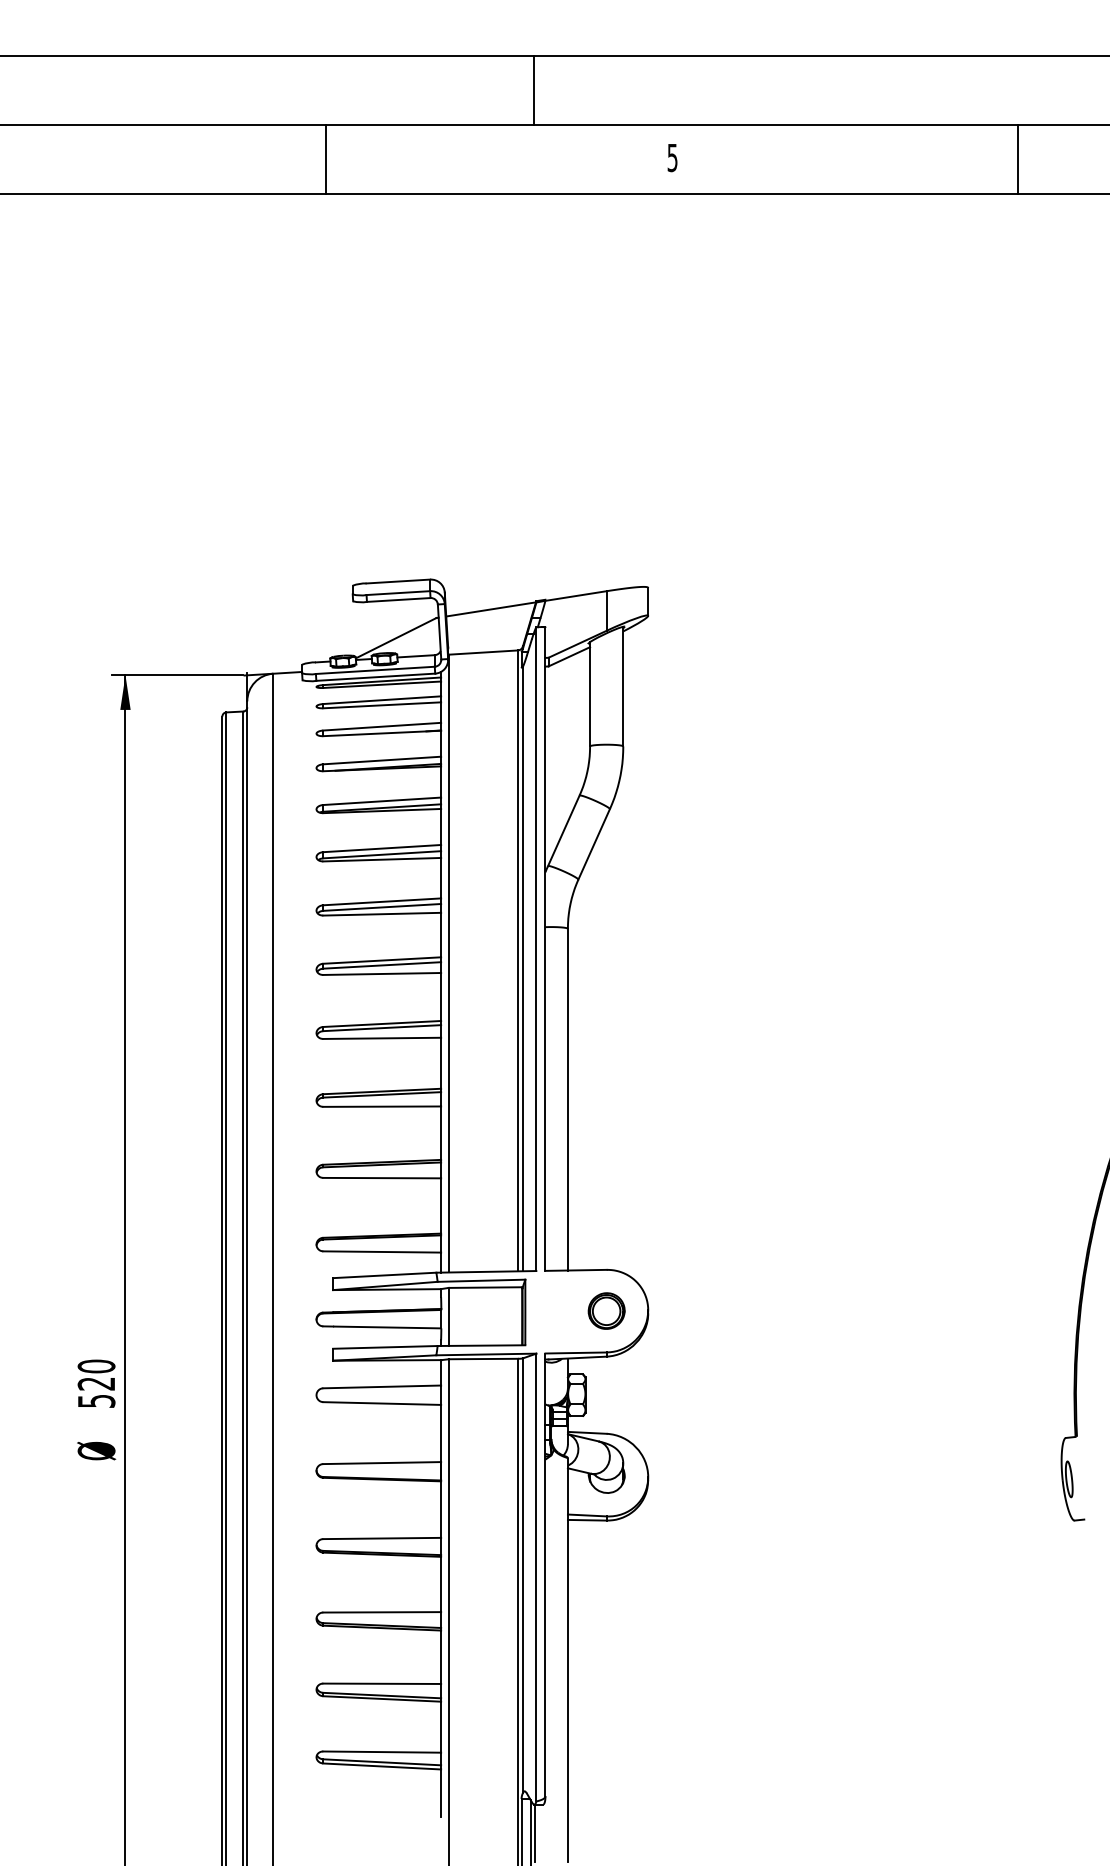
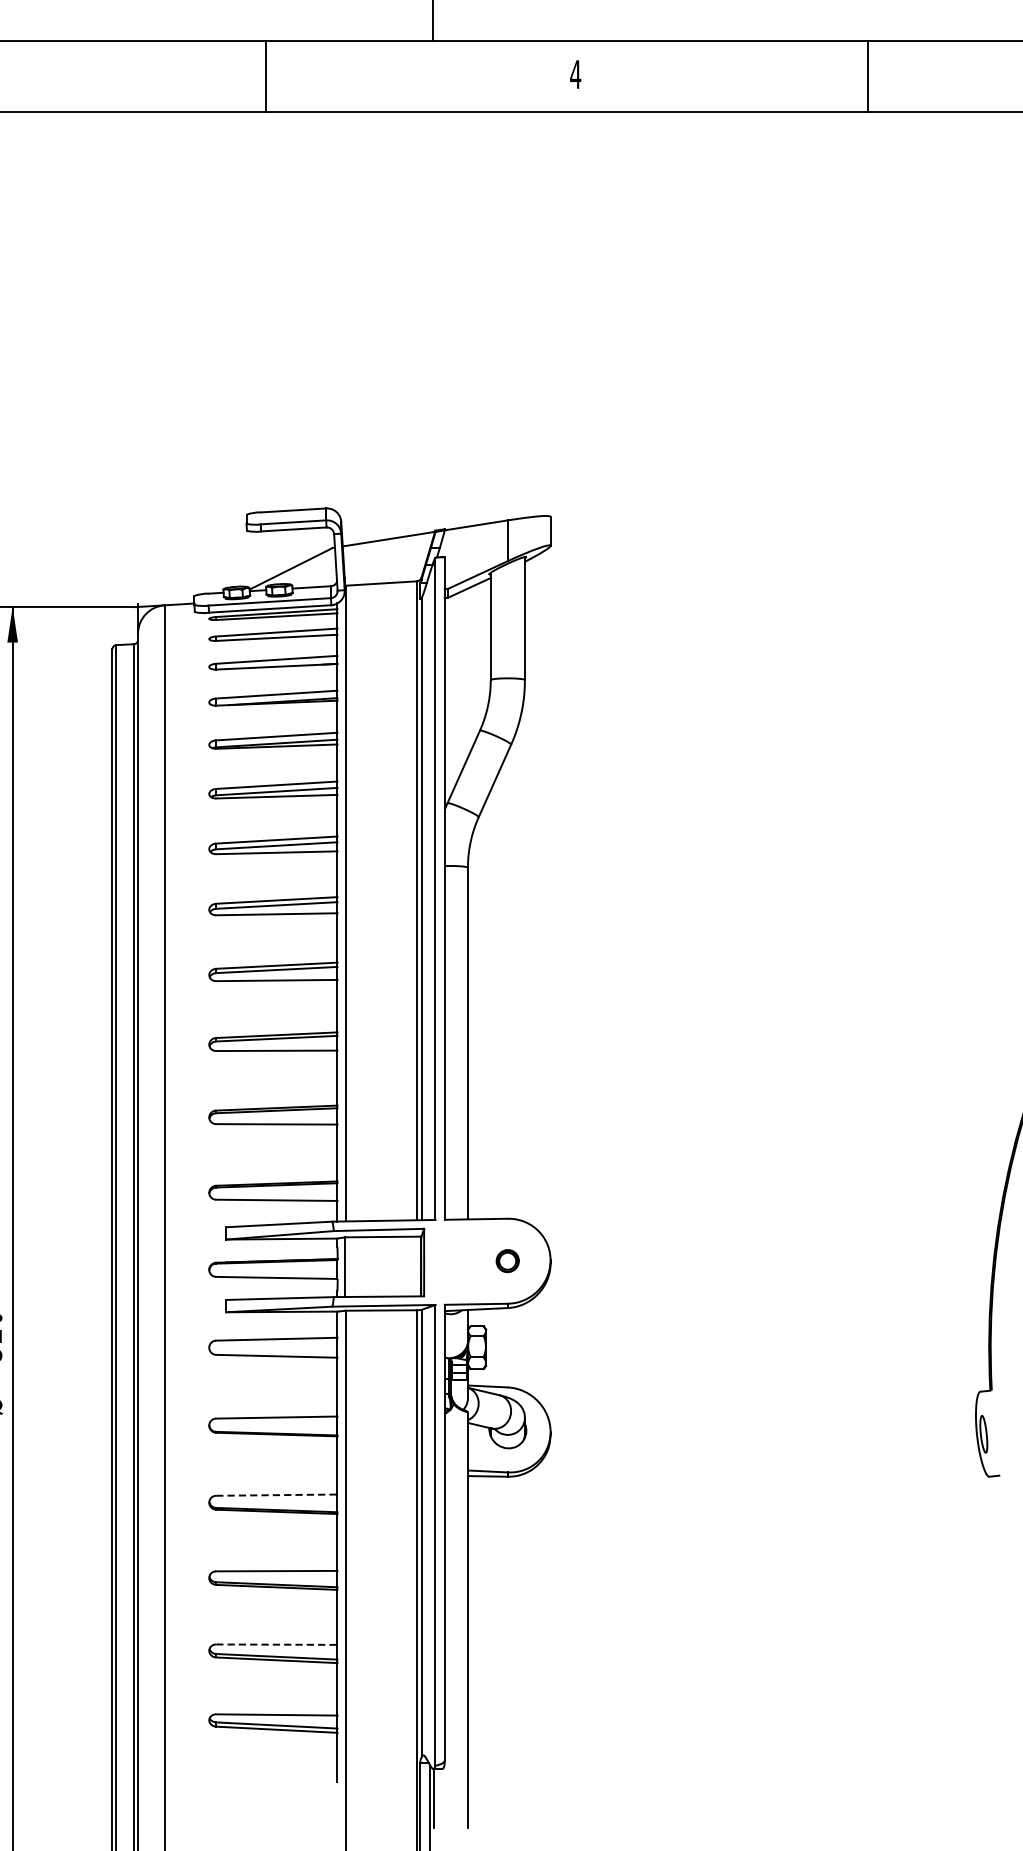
text: (672, 158) -> (575, 75), 5 -> 4
line: (326, 159) -> (266, 76), moved
line: (1018, 159) -> (867, 76), moved
part: (606, 1310) -> (507, 1260), size x0.6
line: (382, 1538) -> (277, 1495), solid -> dashed
line: (382, 1683) -> (277, 1644), solid -> dashed

